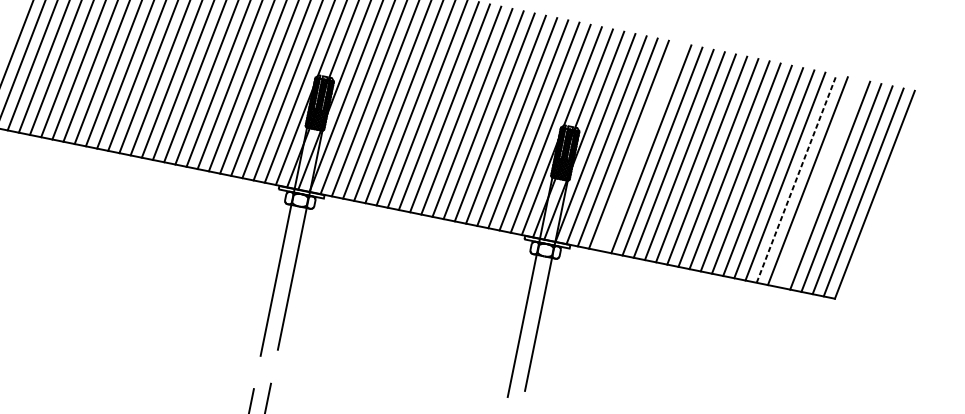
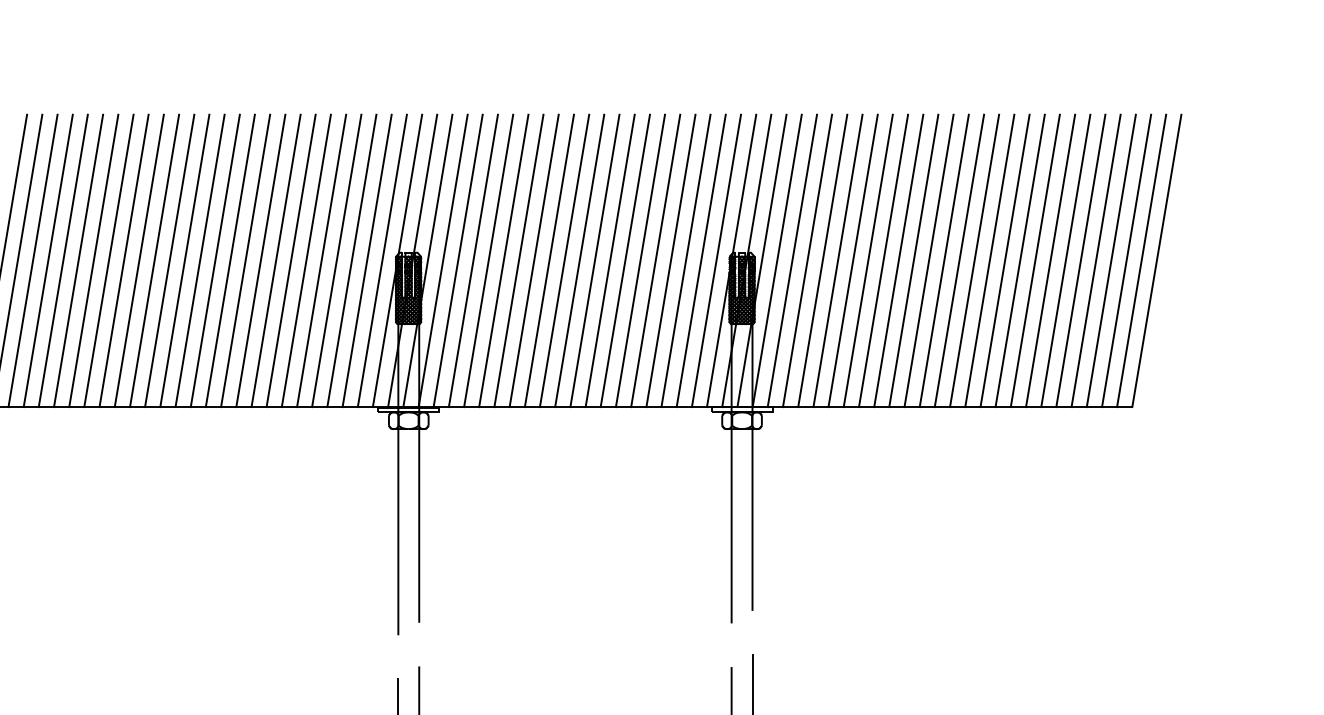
line: (639, 146) -> (837, 260), added
line: (796, 178) -> (1050, 260), dashed -> solid
line: (818, 183) -> (1080, 260), added

